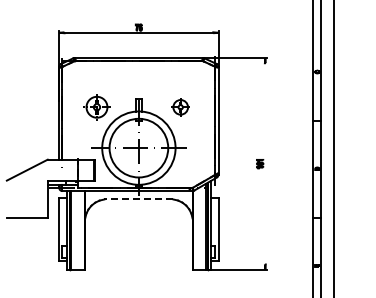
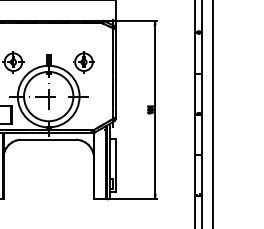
part: (180, 107) -> (83, 62), size x1.43
line: (265, 163) -> (155, 109), added
line: (138, 199) -> (48, 139), dashed -> solid

